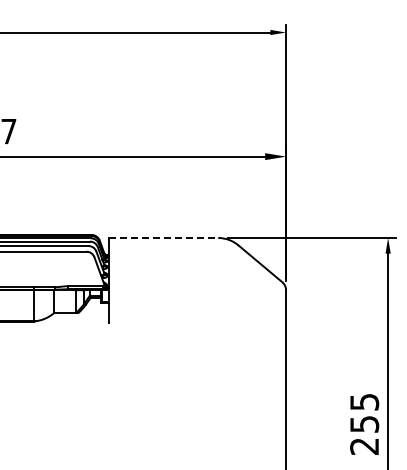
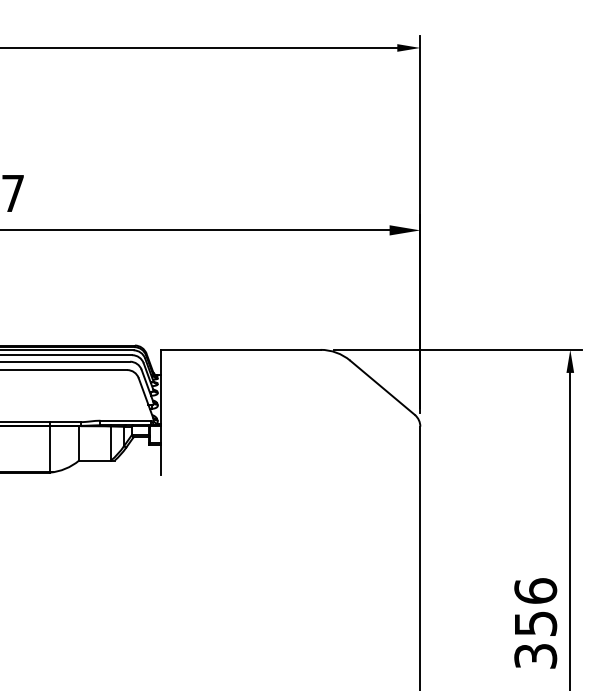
line: (164, 237) -> (241, 349), dashed -> solid
text: (364, 423) -> (535, 622), 255 -> 356

